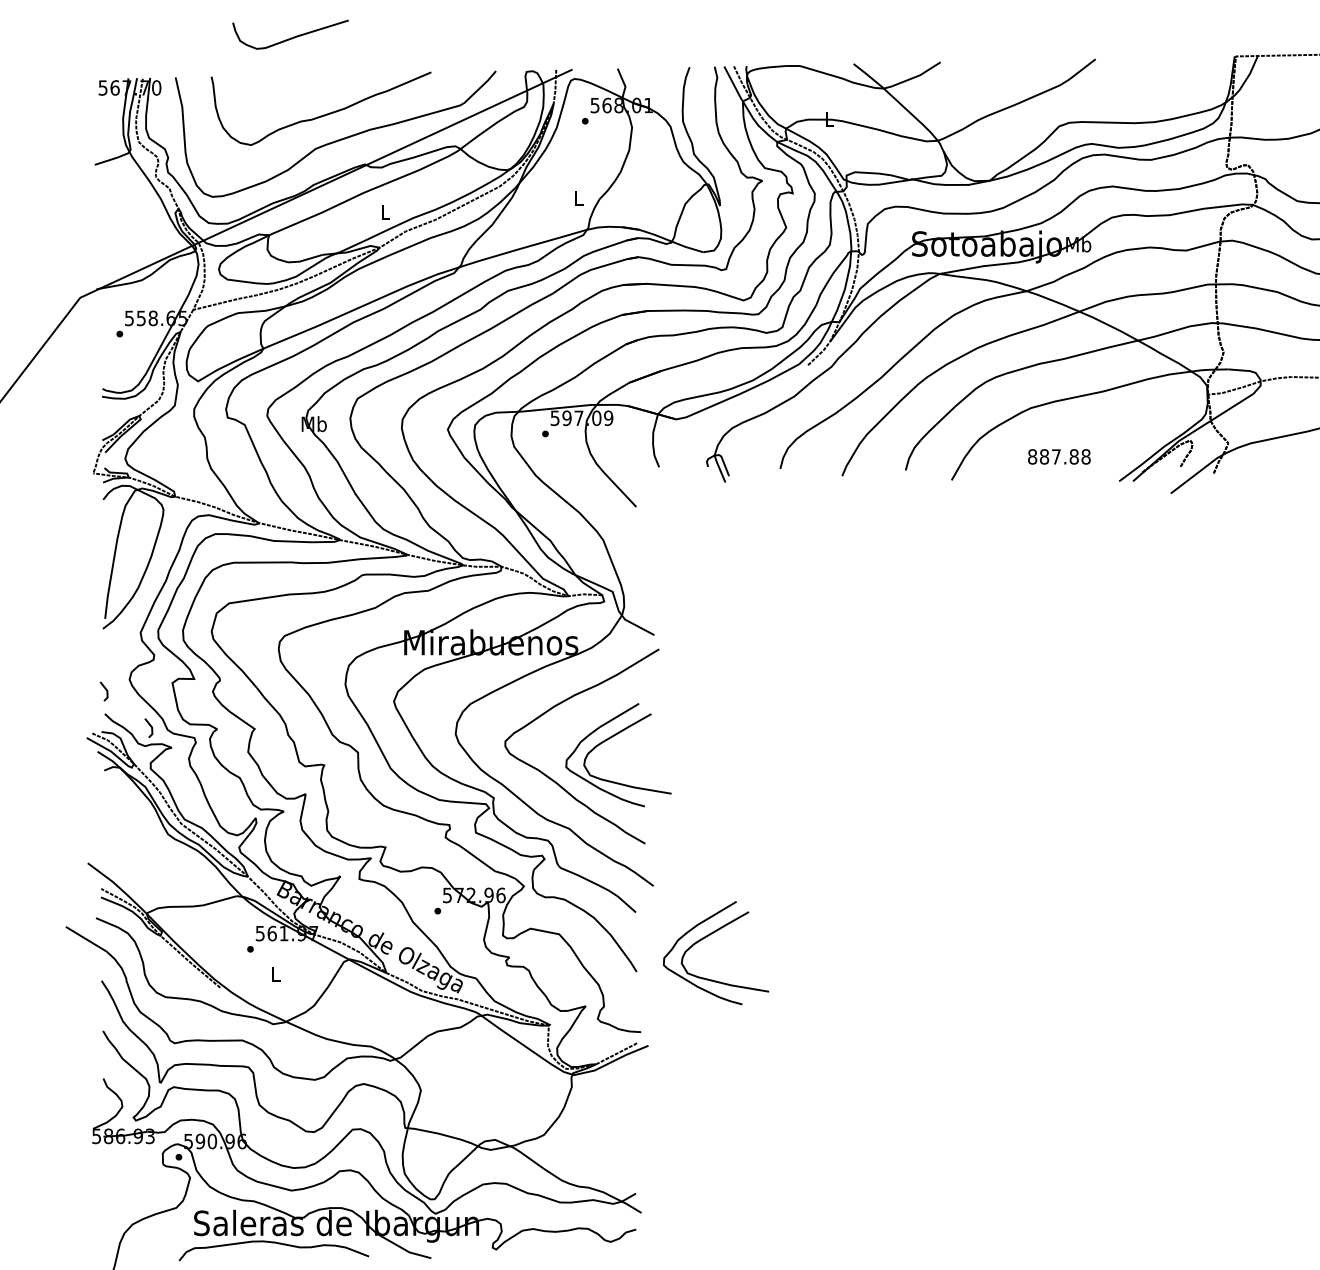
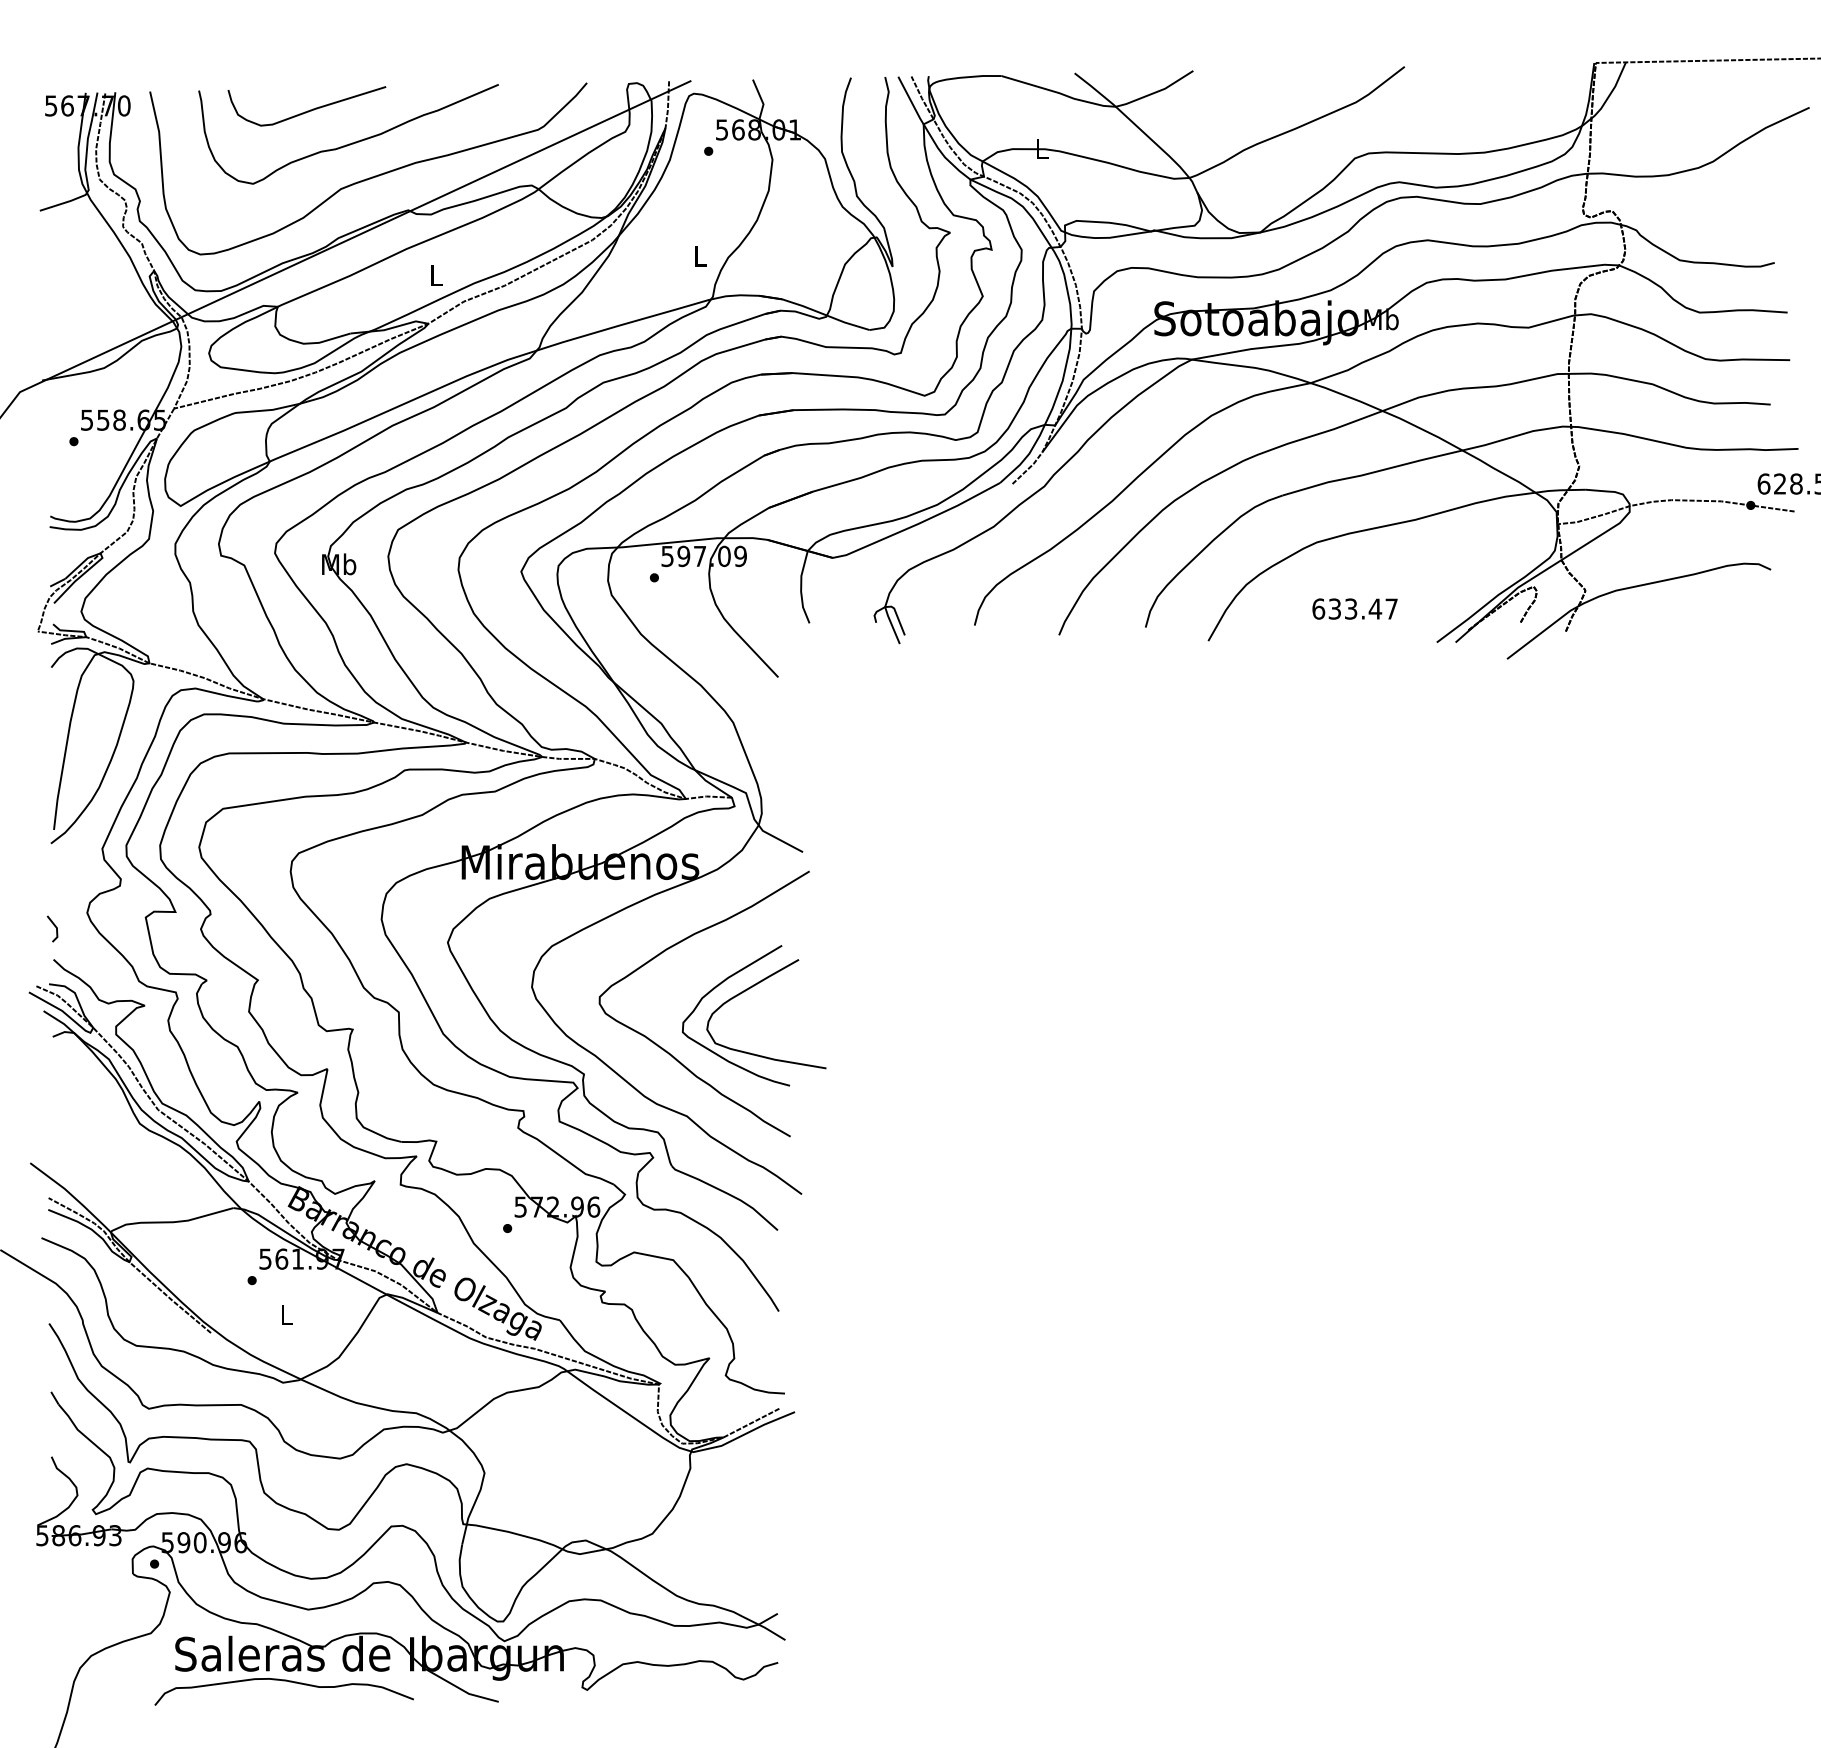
curve: (291, 37) -> (307, 110), moved
text: (1059, 456) -> (1355, 608), 887.88 -> 633.47
line: (150, 726) -> (115, 976), removed
part: (705, 938) -> (872, 1265), removed

